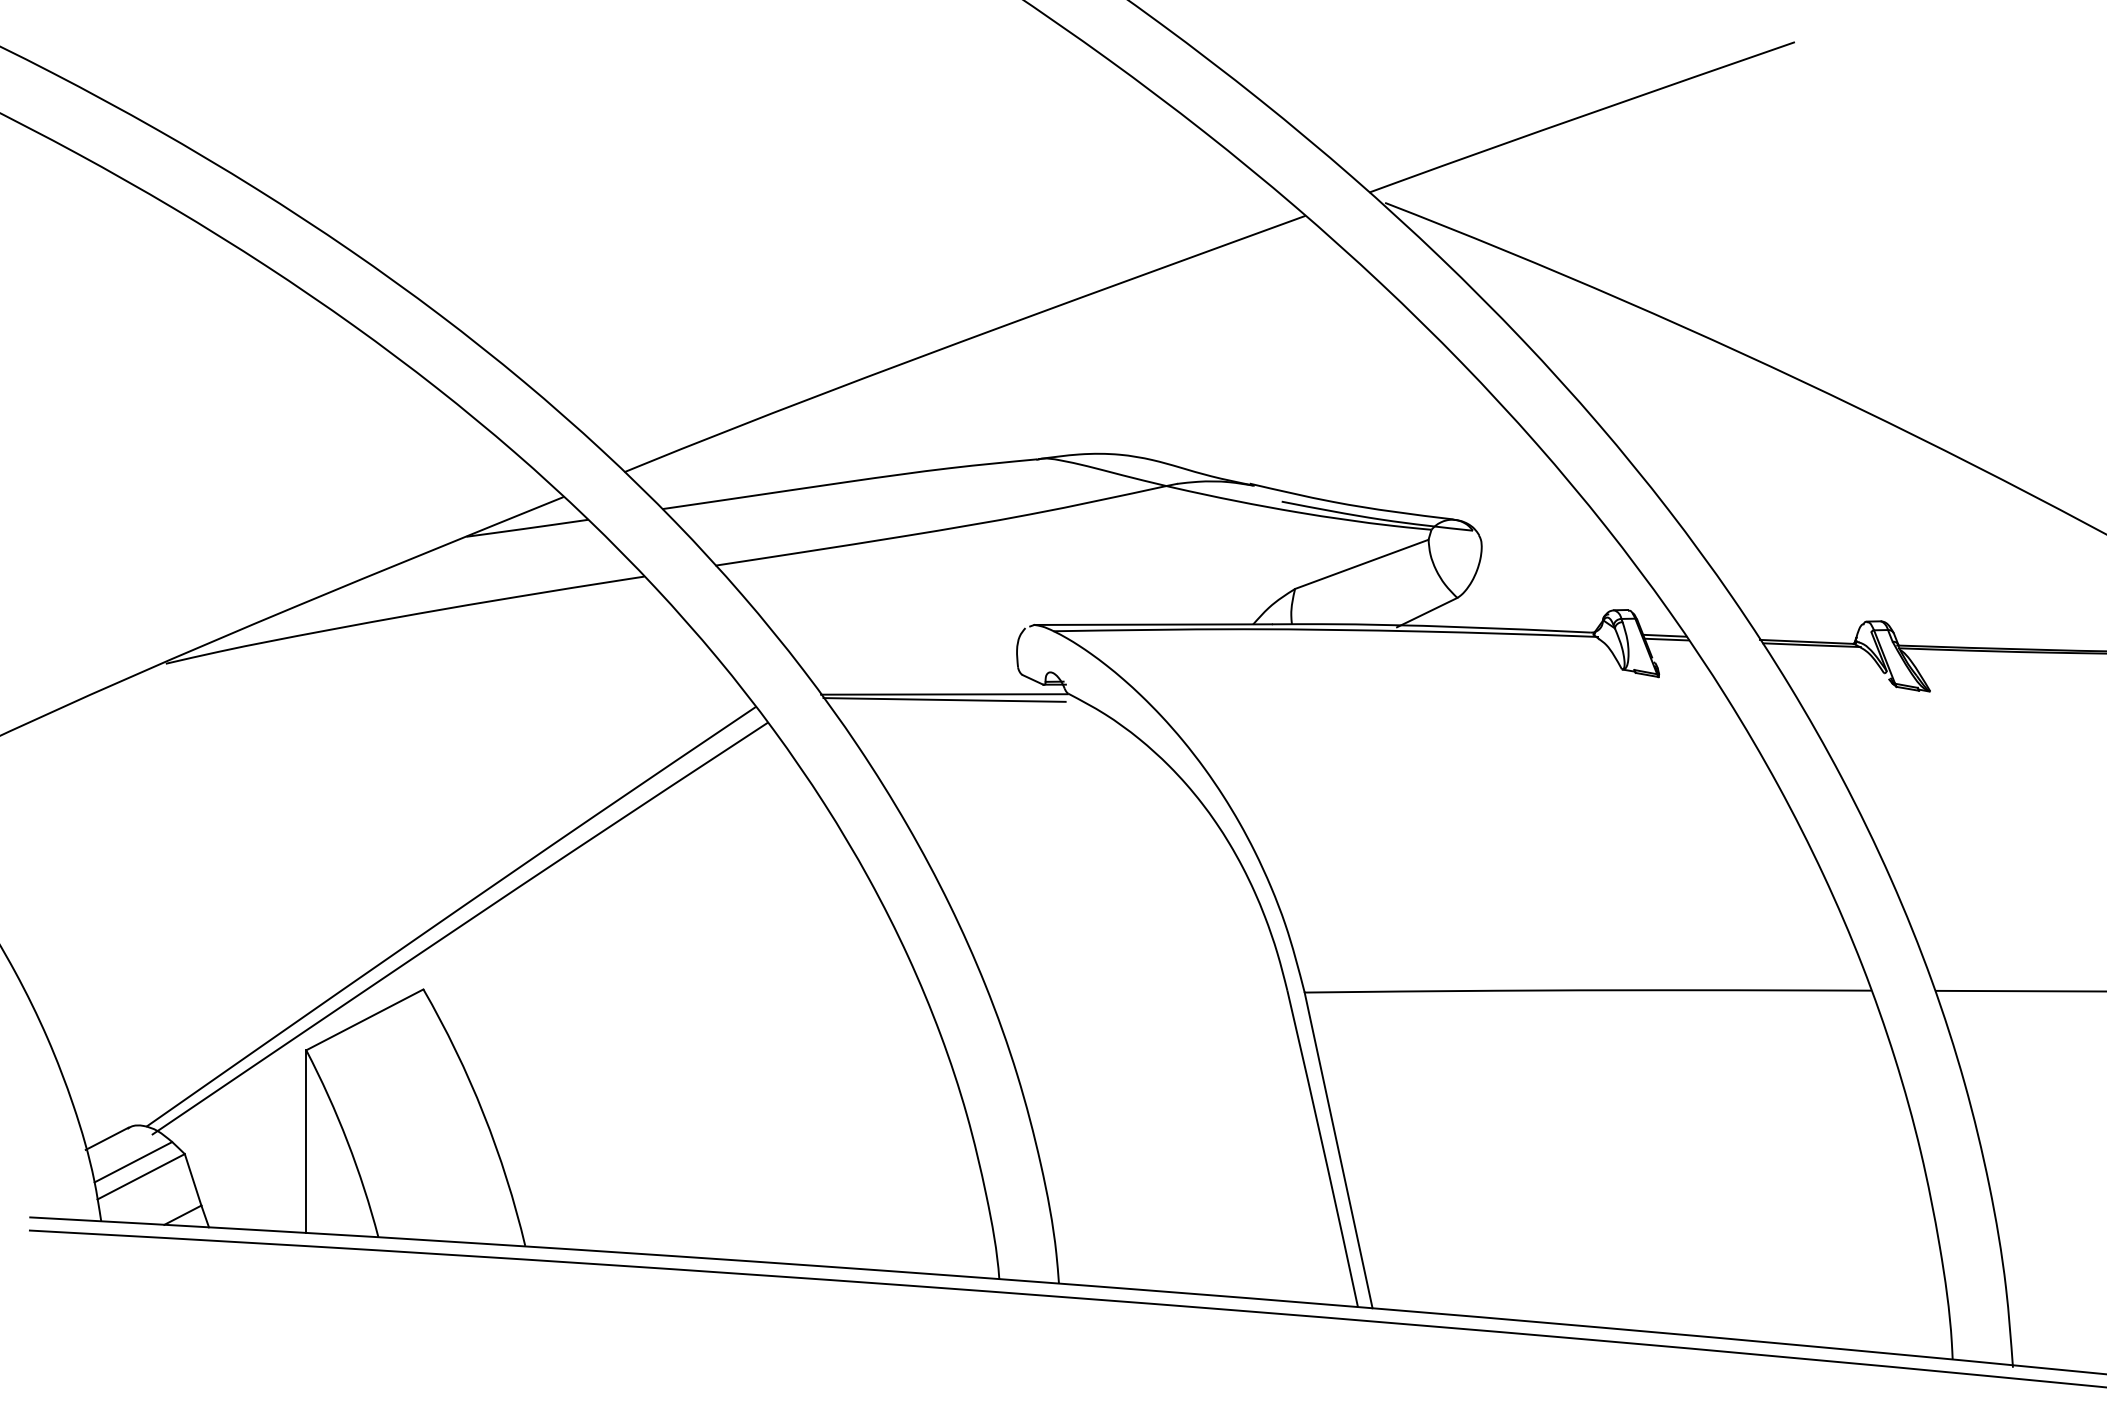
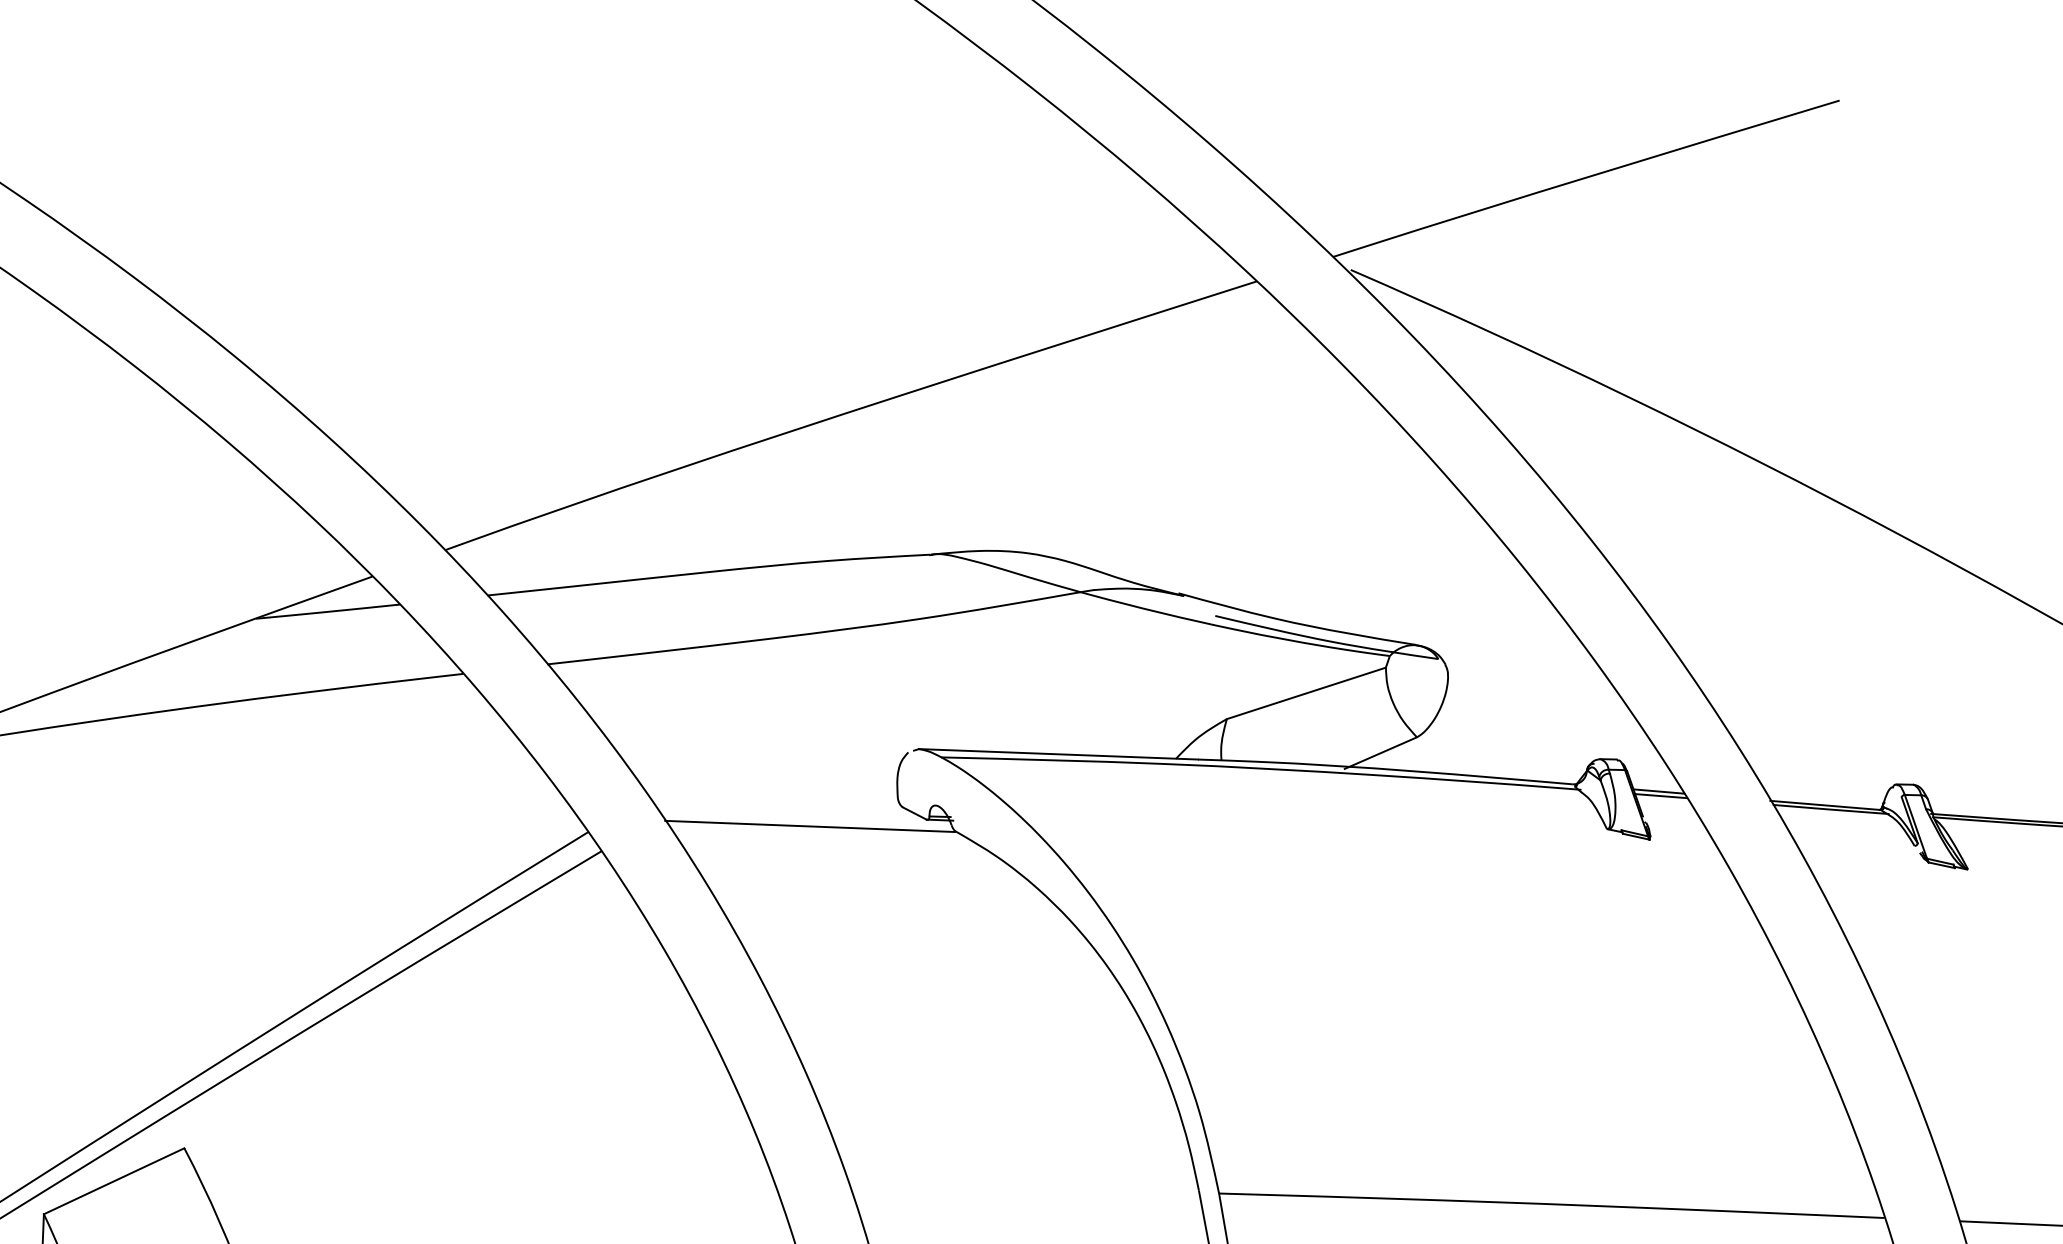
line: (944, 699) -> (809, 832), removed

